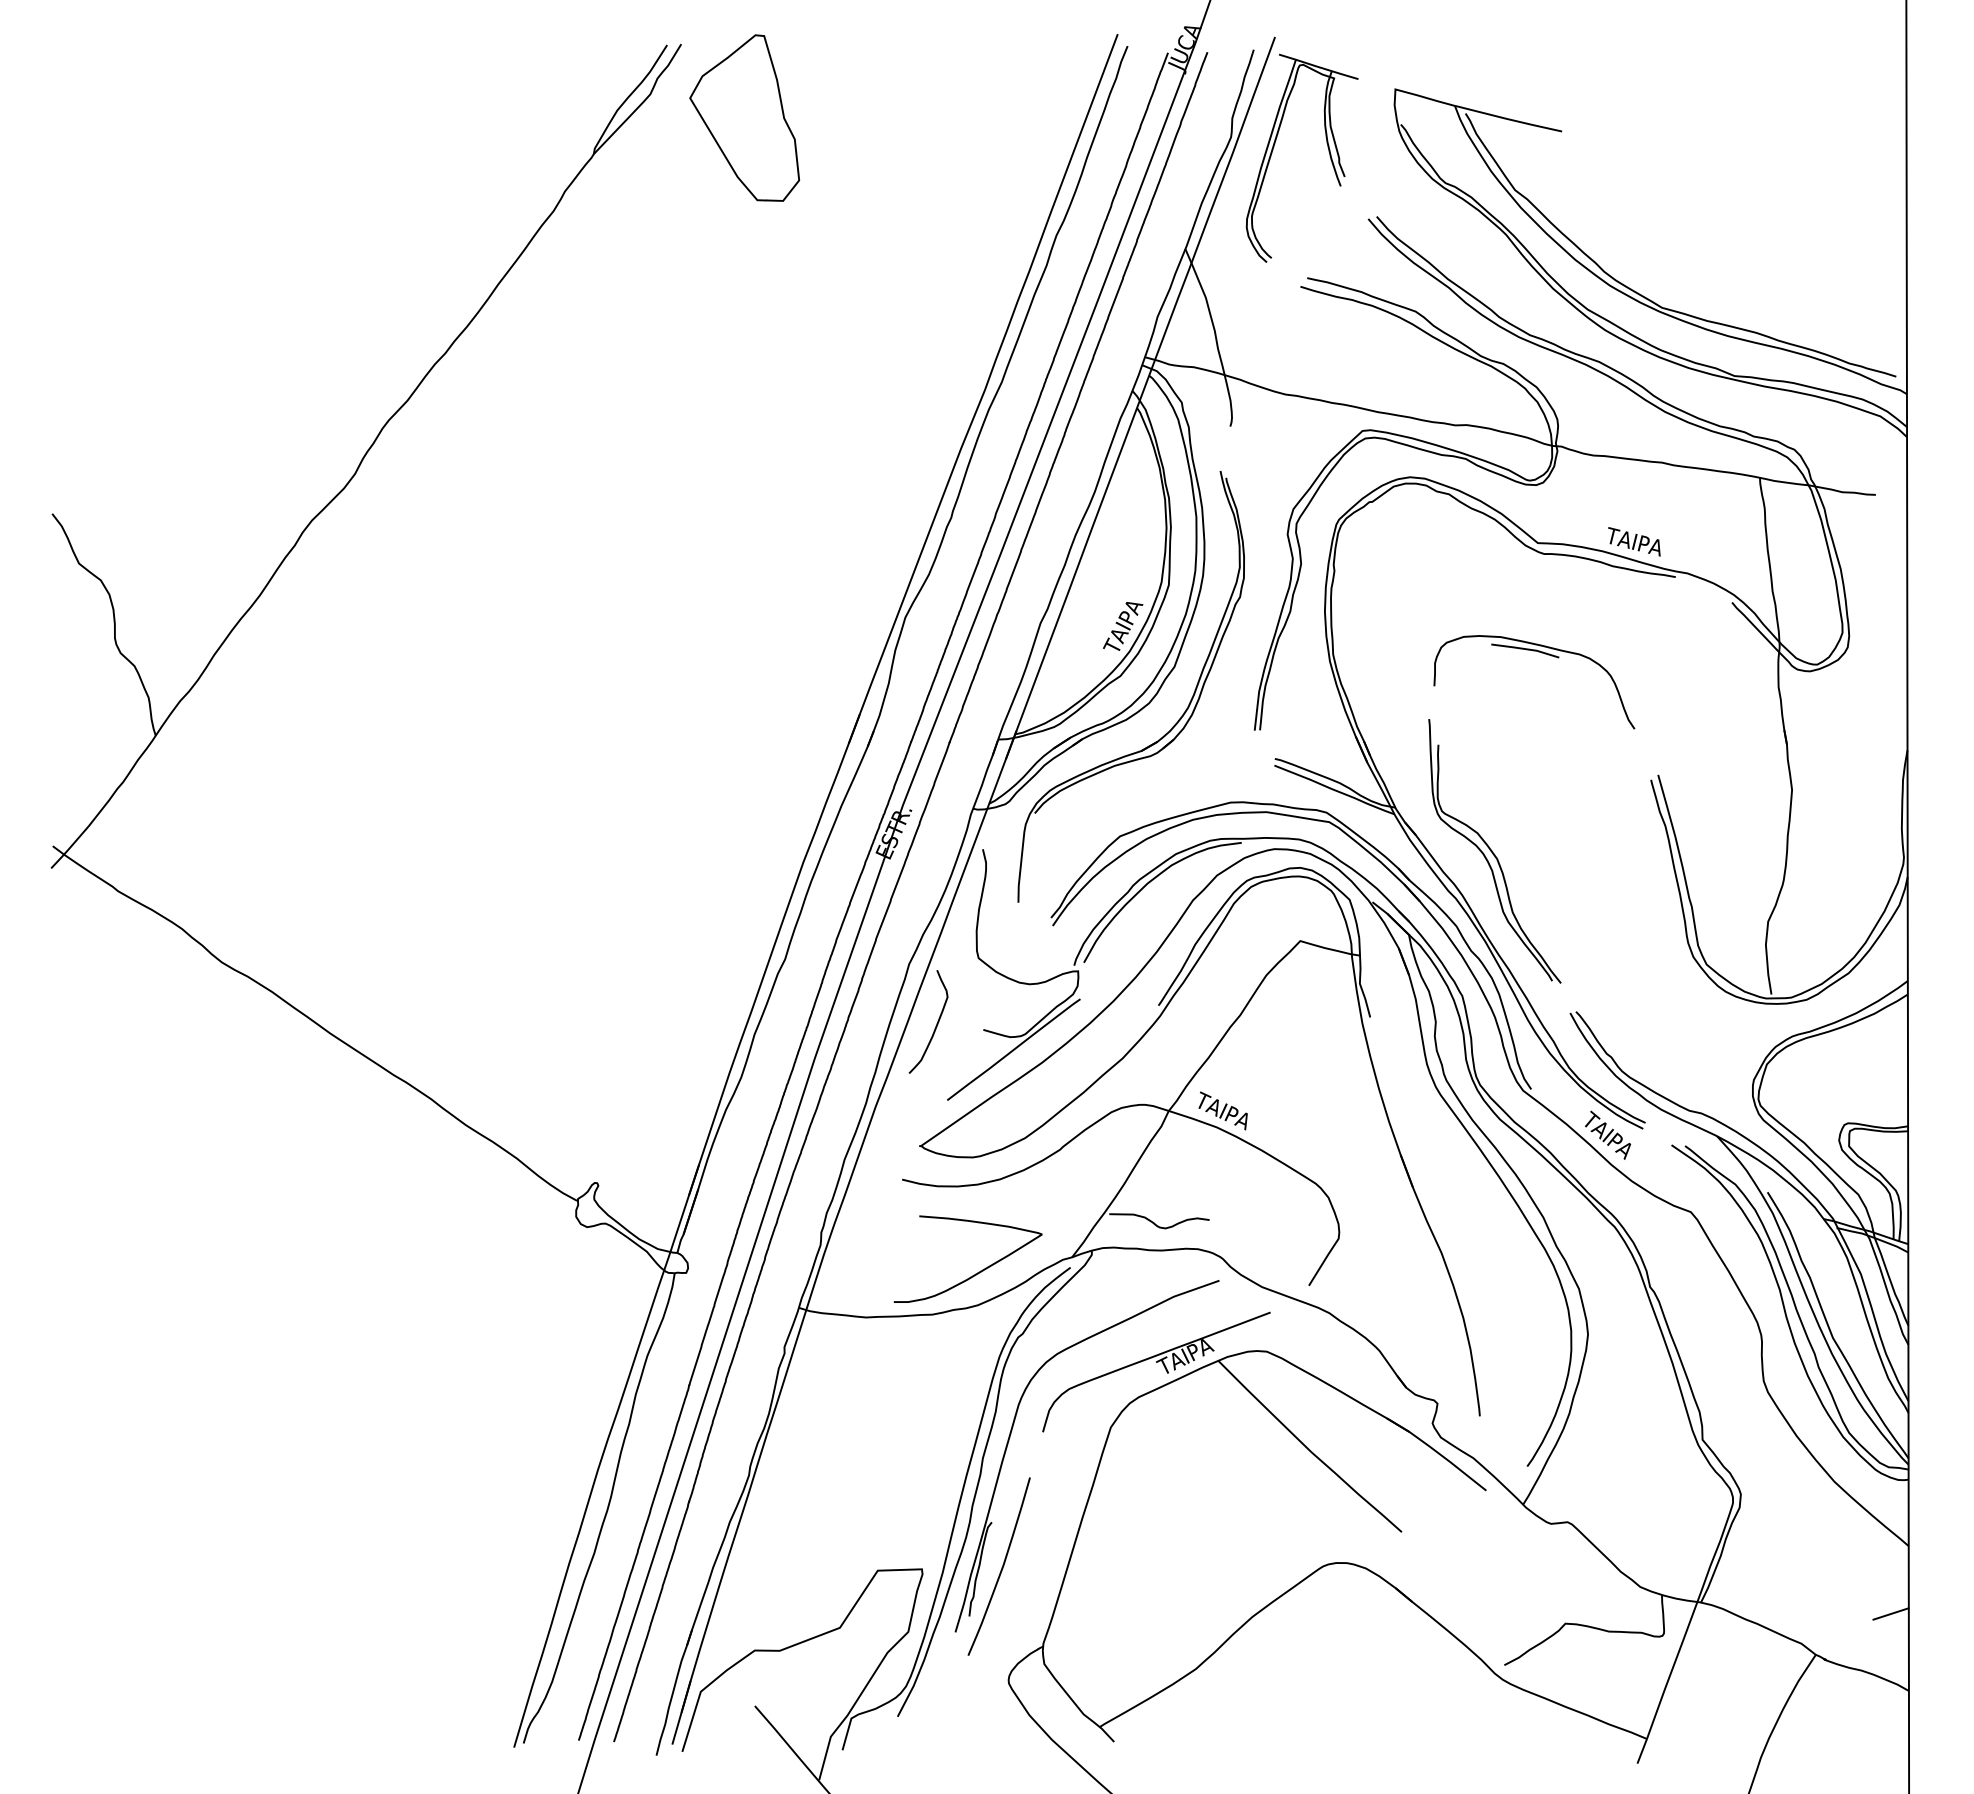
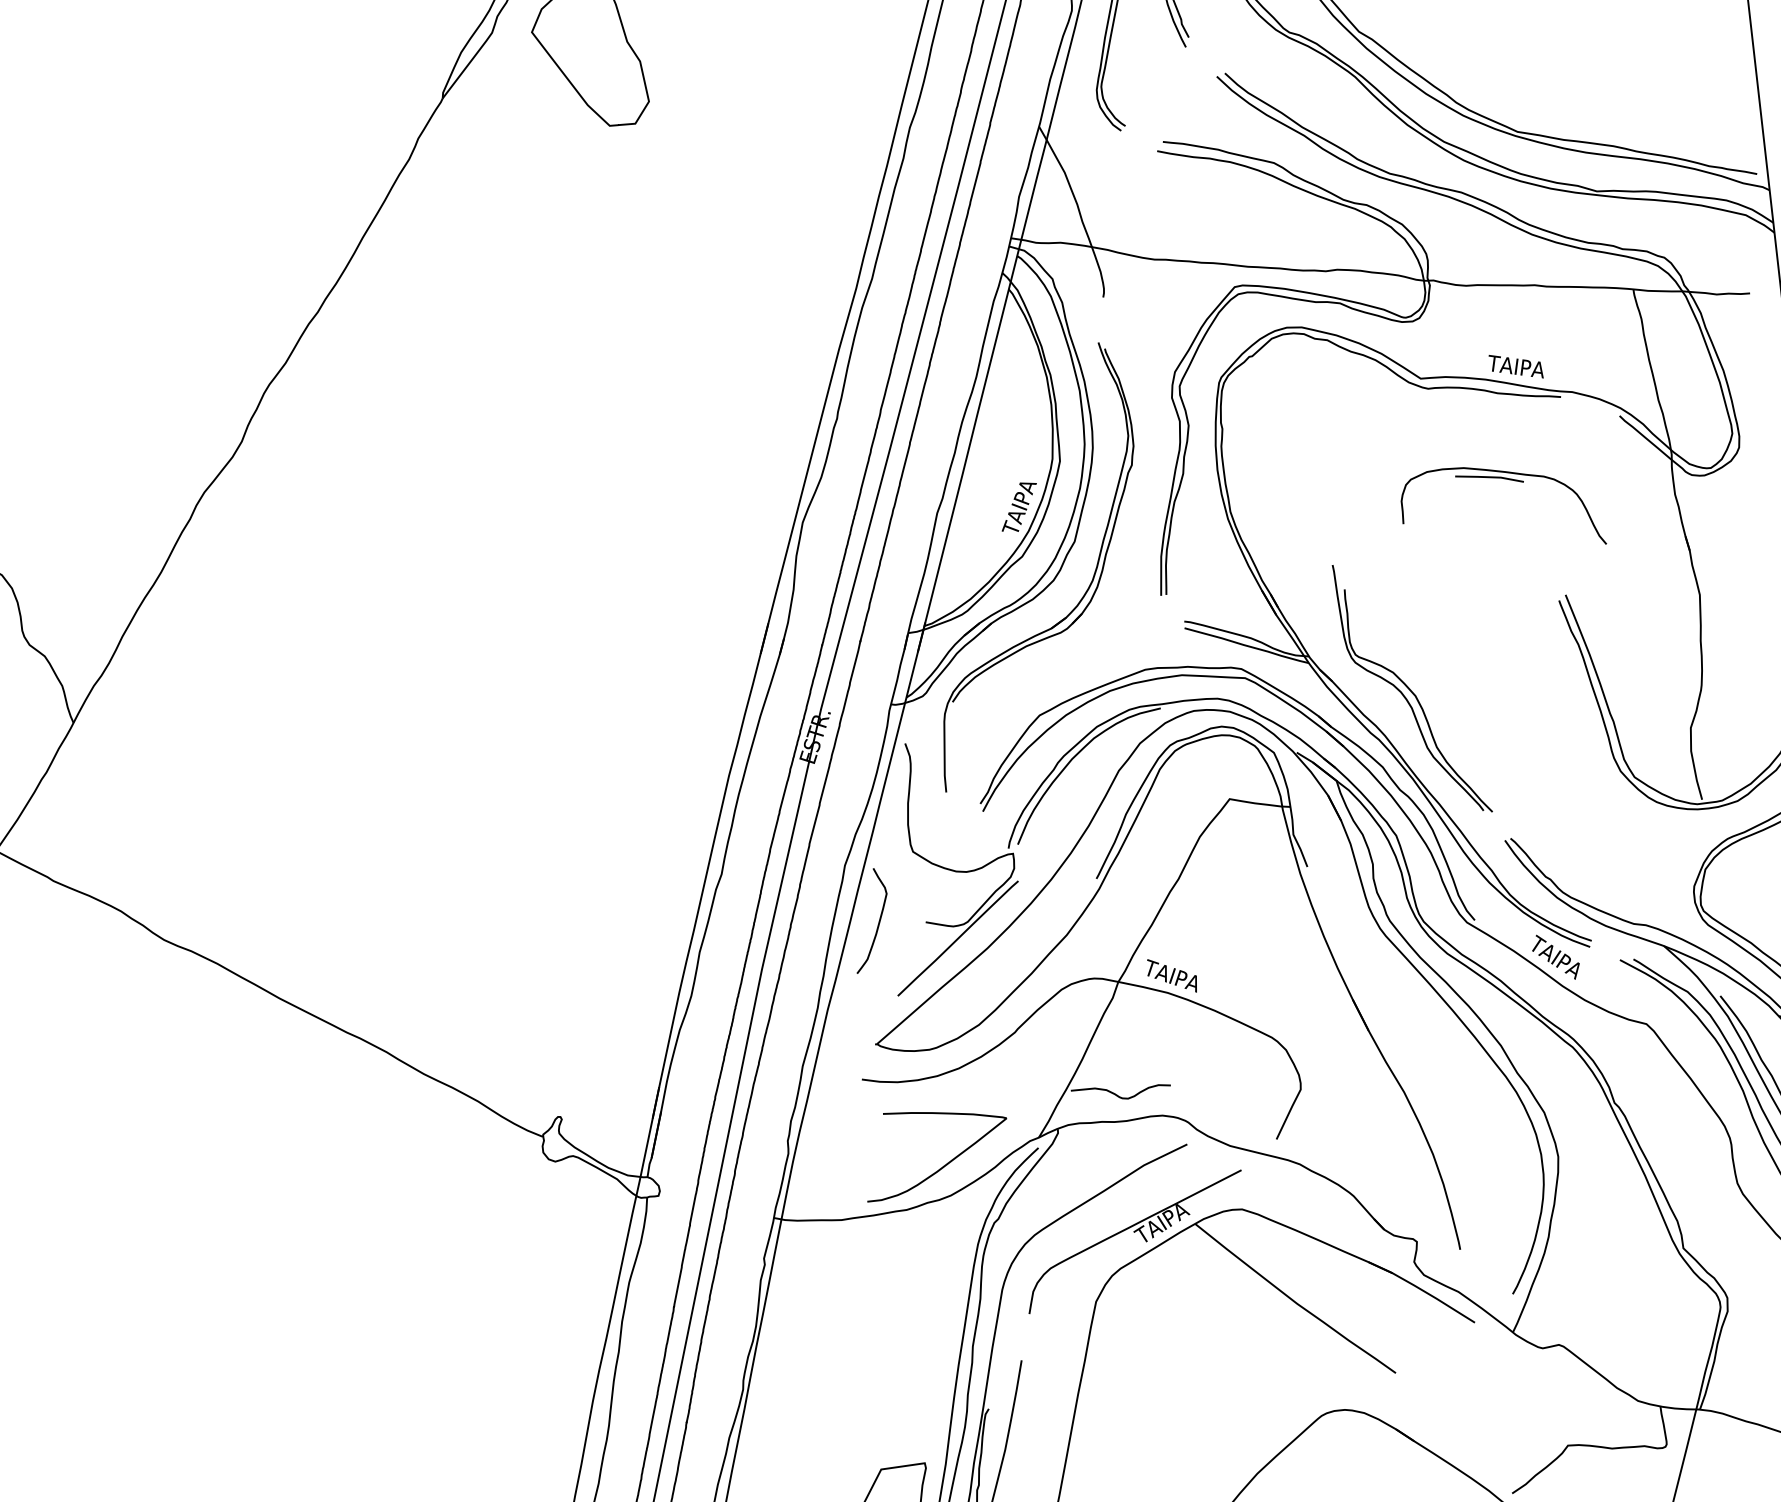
part: (1544, 654) -> (1508, 480), moved

